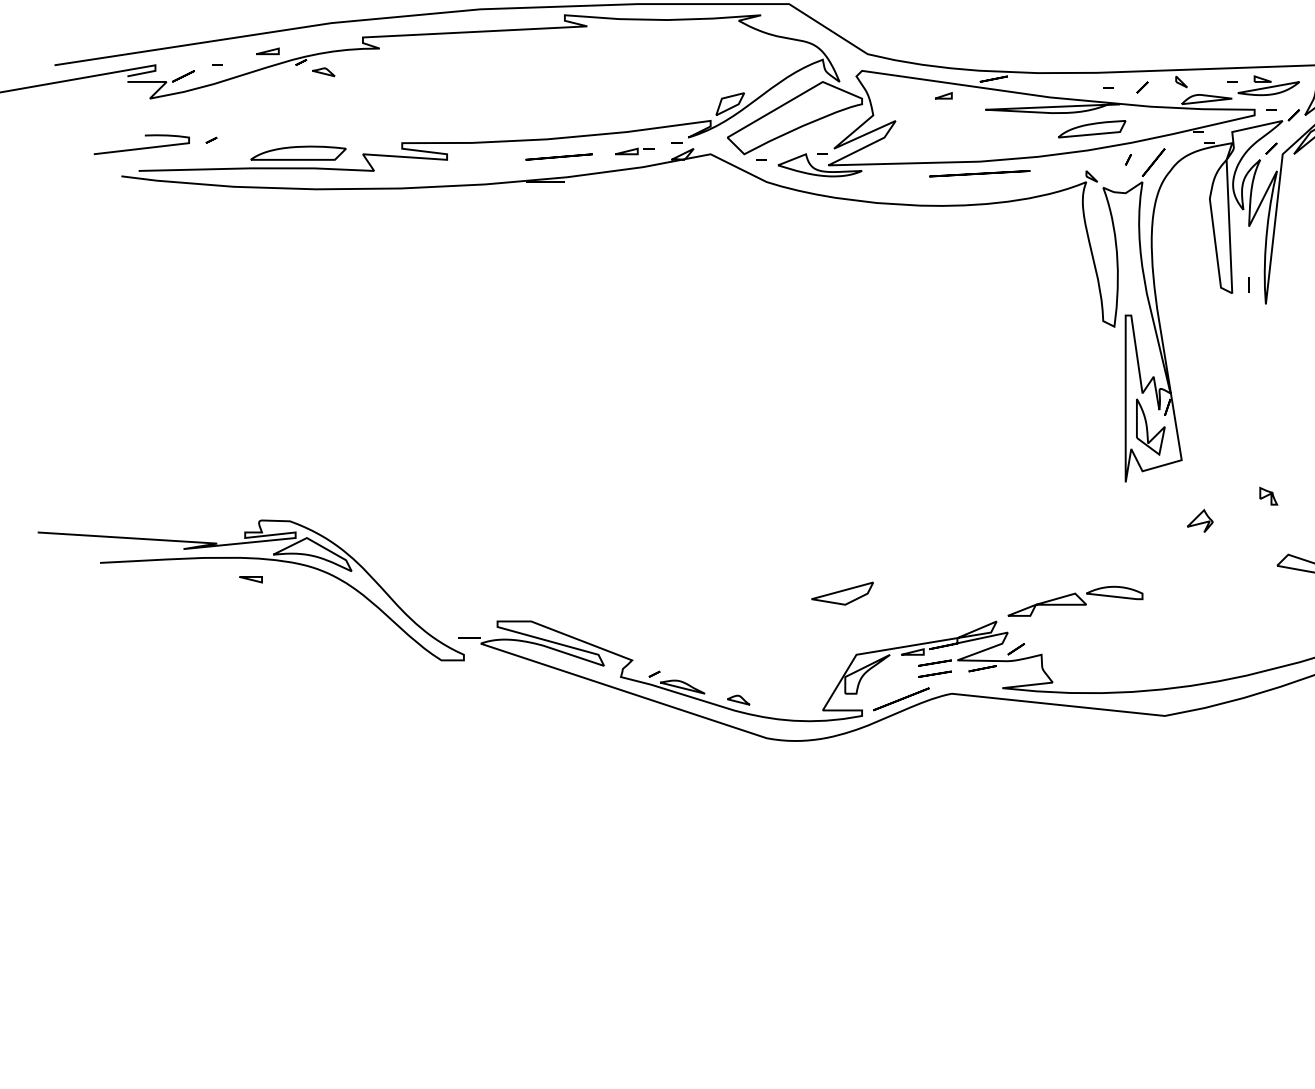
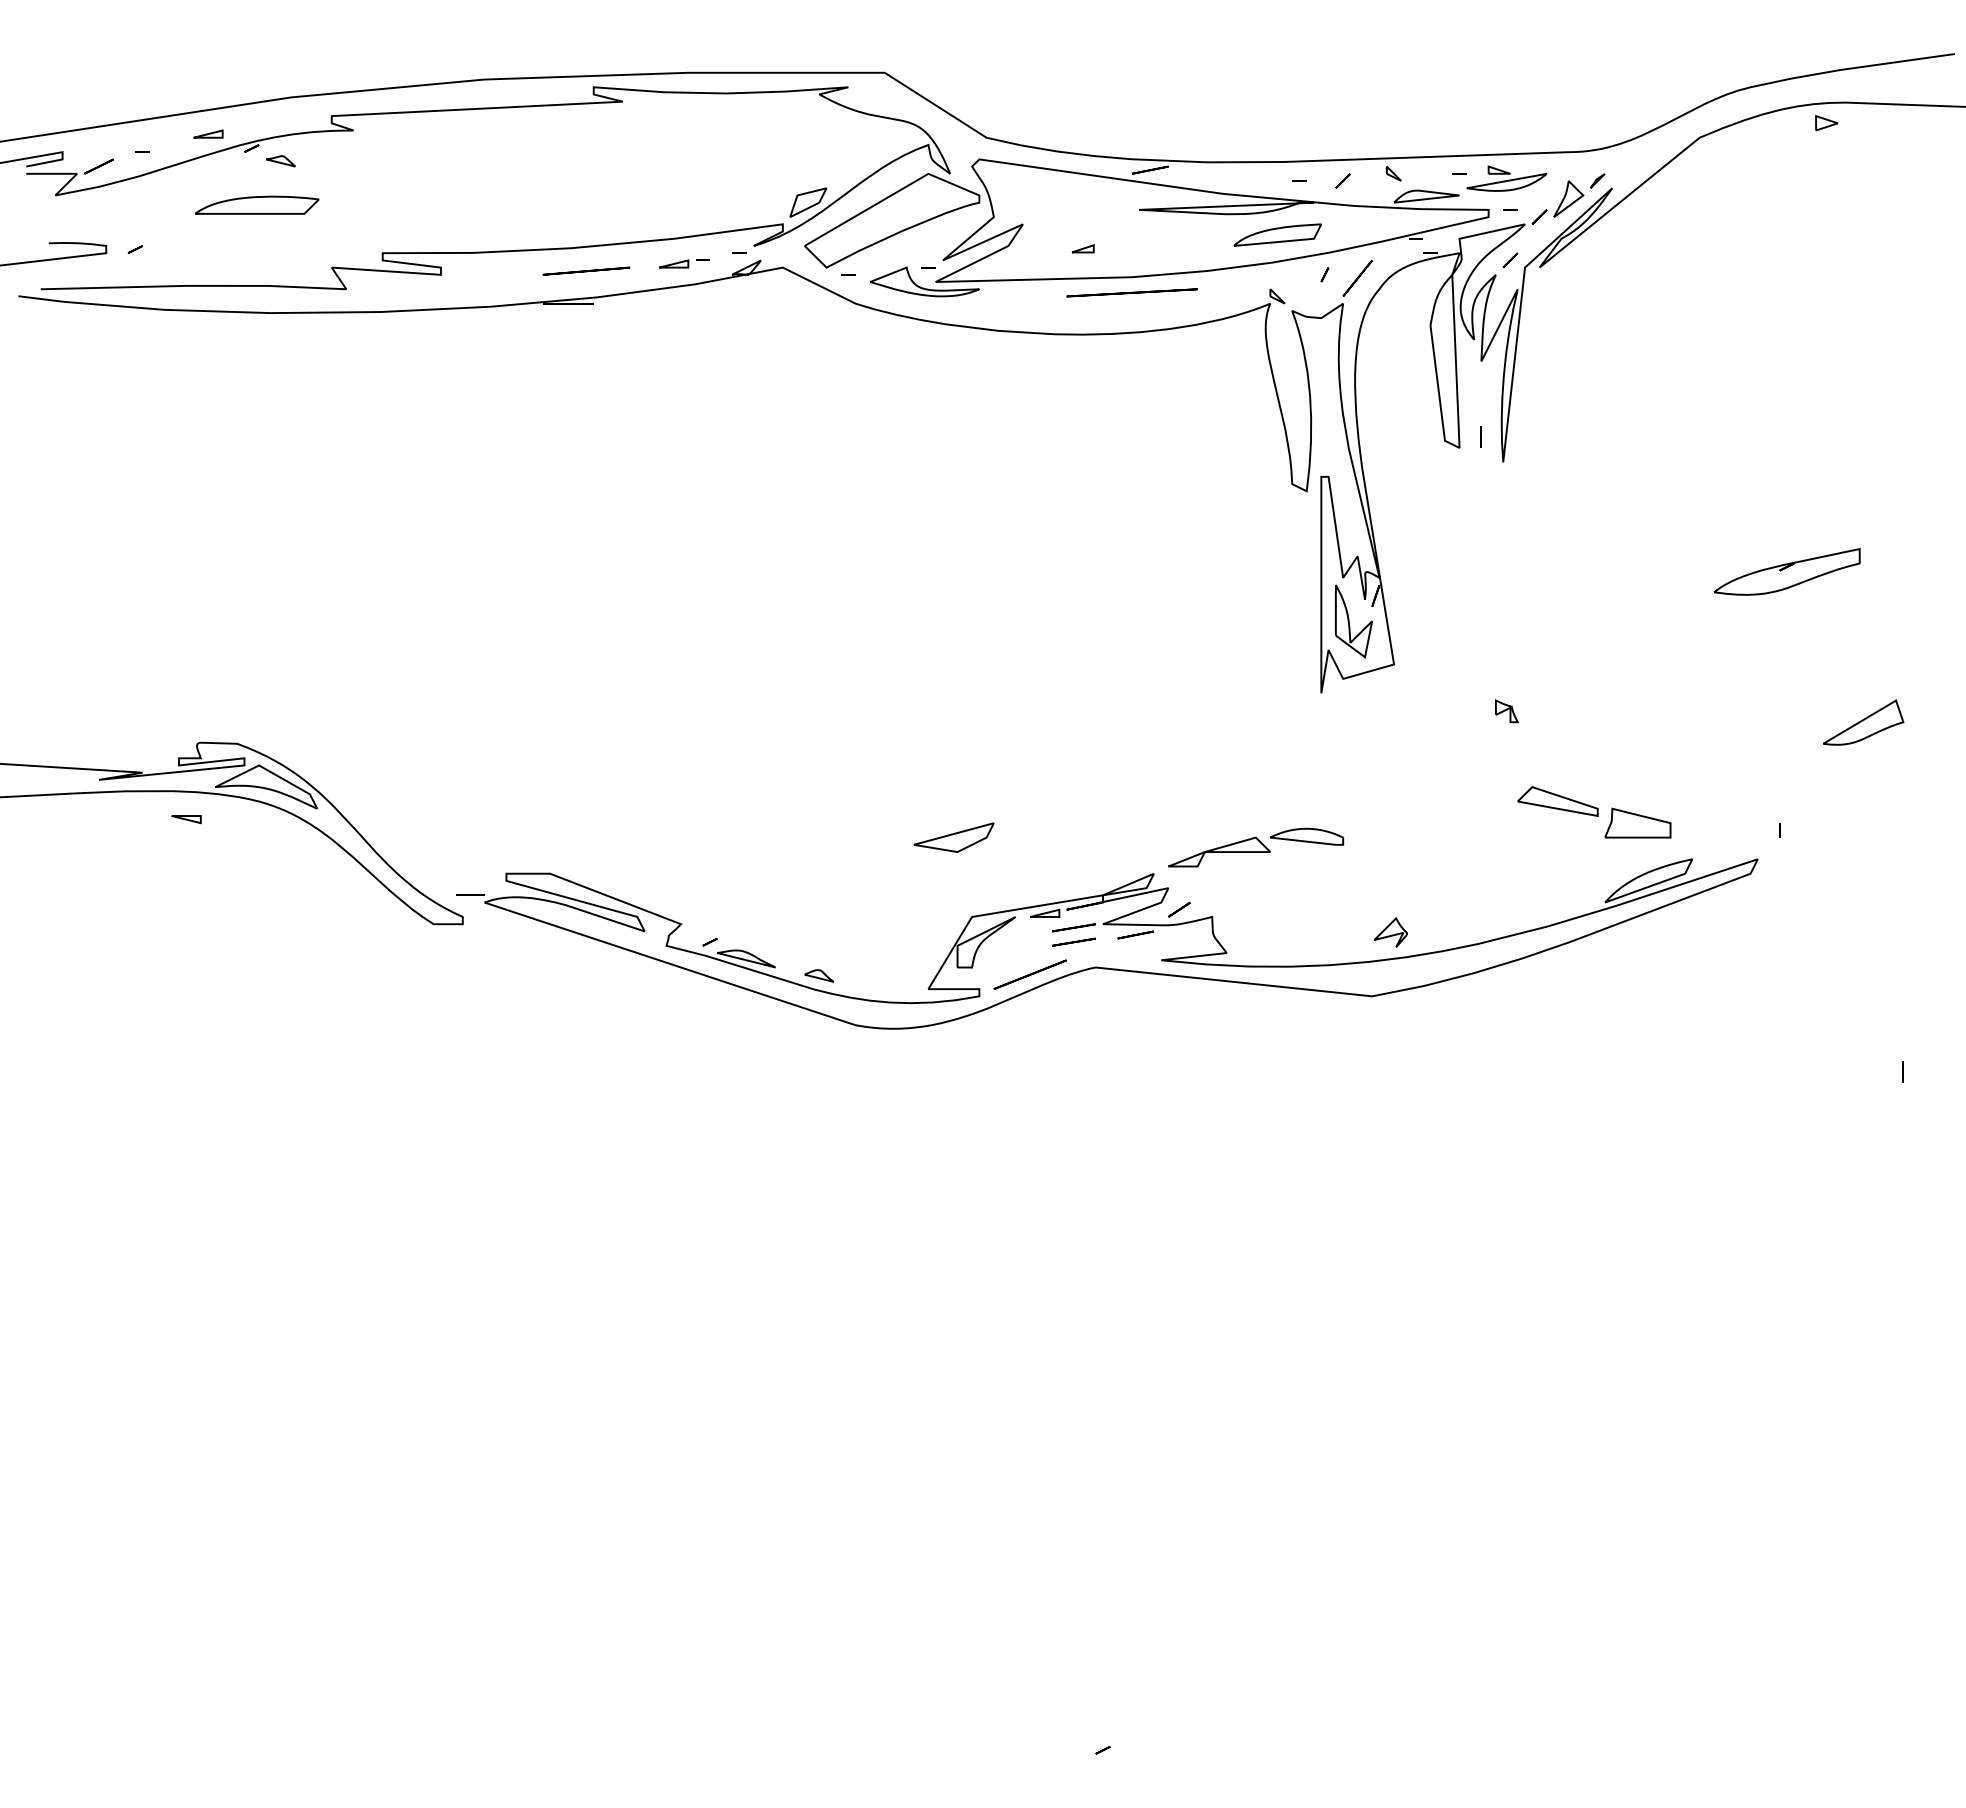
part: (943, 95) -> (1082, 248), moved
part: (298, 152) -> (257, 204), moved
part: (1199, 521) -> (1390, 932), moved

